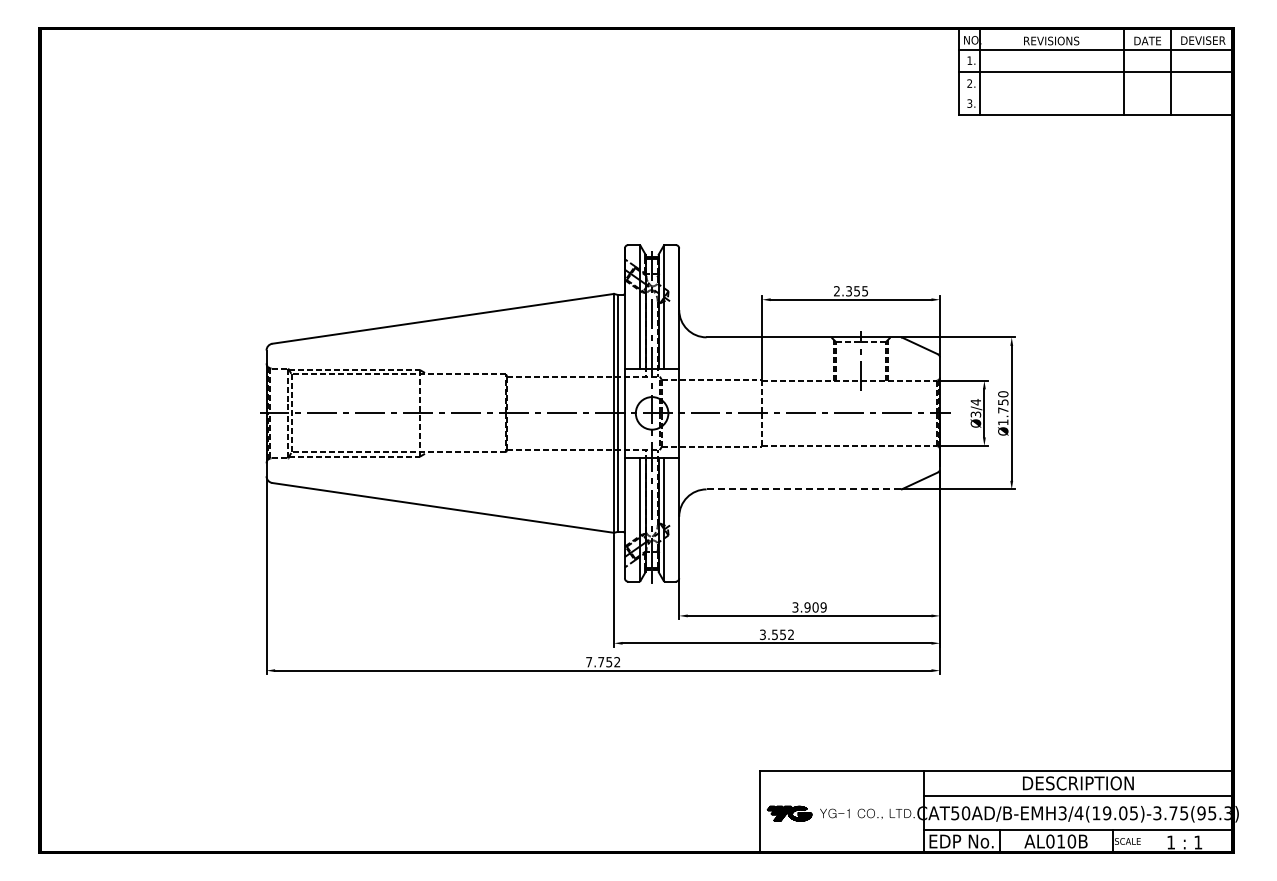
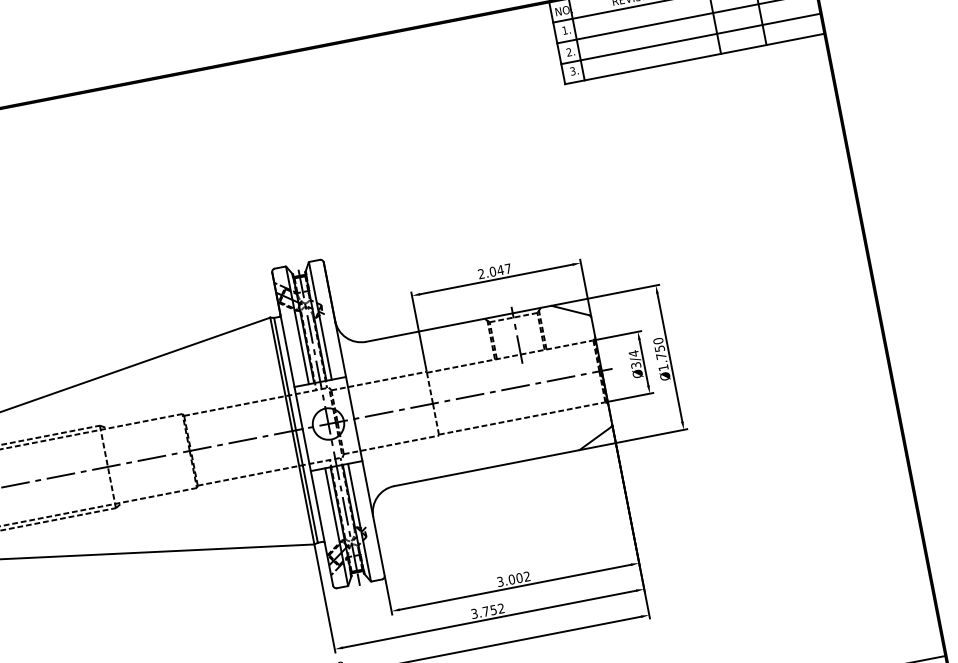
line: (1096, 94) -> (691, 39), added
text: (857, 291) -> (500, 270), 2.355 -> 2.047
line: (803, 489) -> (486, 468), dashed -> solid
text: (815, 607) -> (519, 578), 3.909 -> 3.002
text: (774, 634) -> (485, 611), 3.552 -> 3.752

